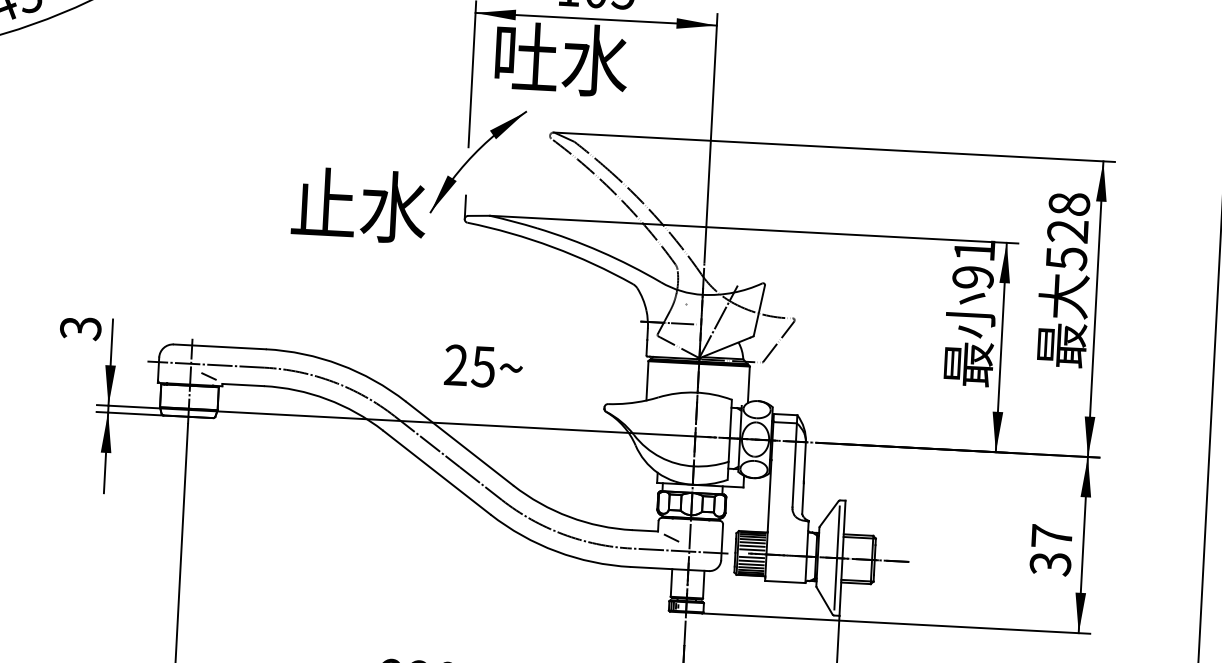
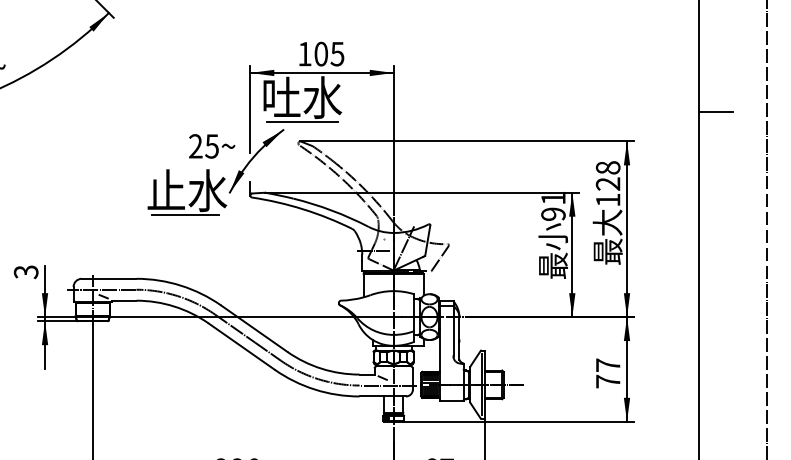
line: (557, 100) -> (301, 122), added
line: (352, 246) -> (184, 215), added
text: (1067, 259) -> (608, 200), 528 -> 128
text: (484, 366) -> (212, 146), moved
text: (1049, 563) -> (607, 381), 37 -> 77

